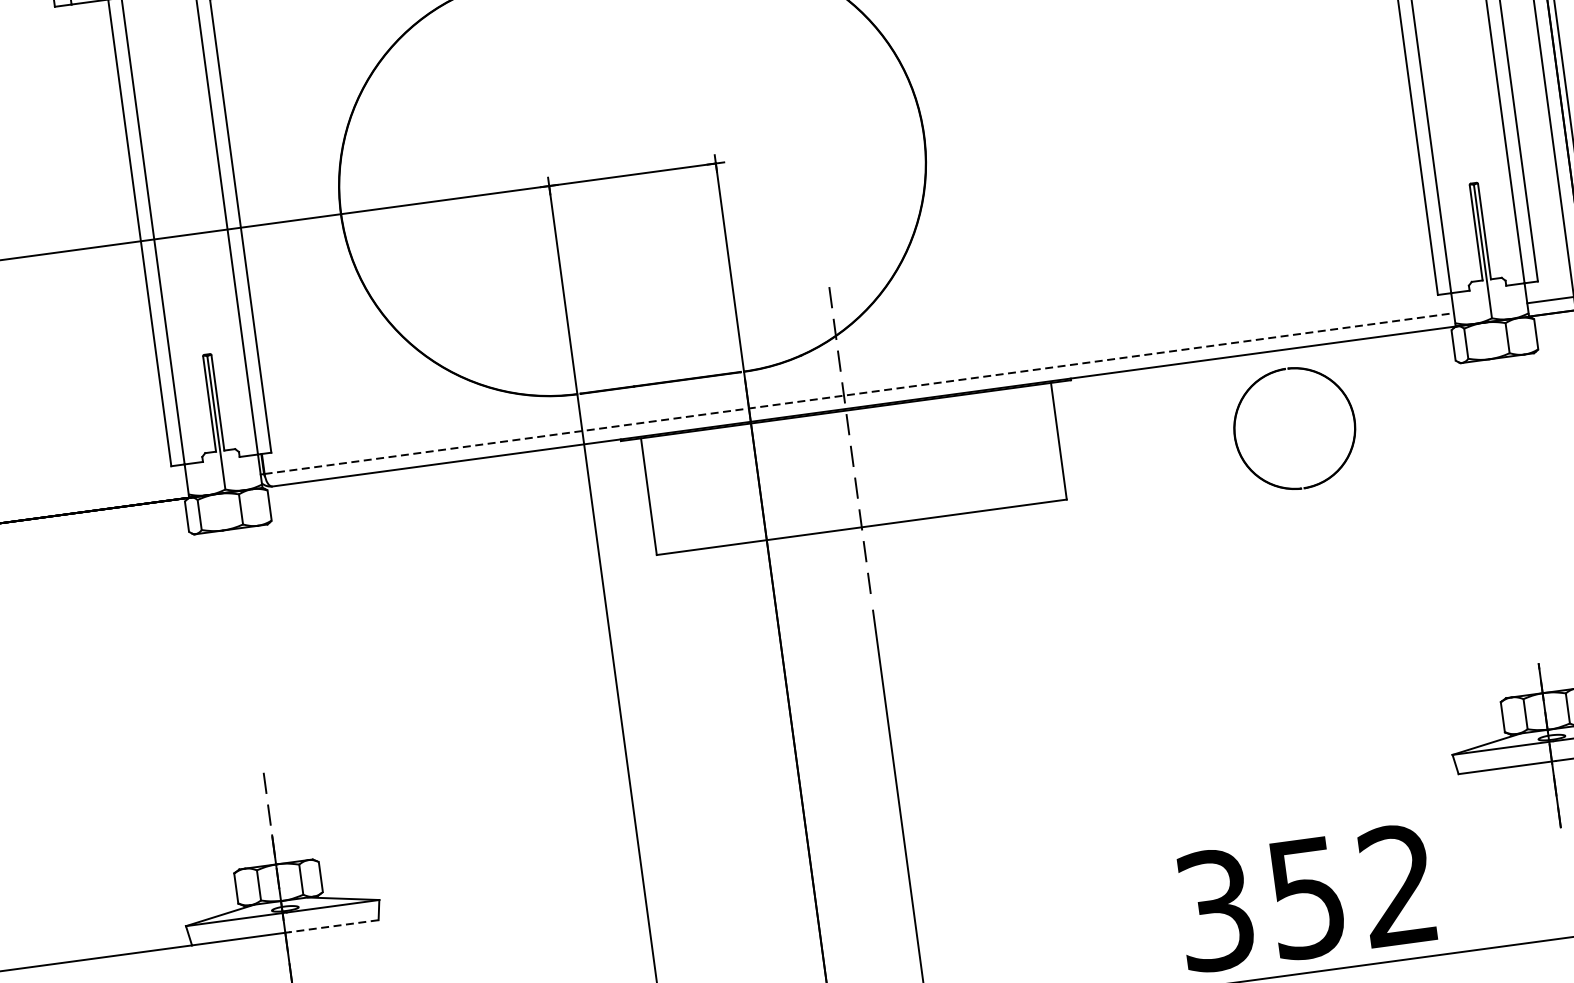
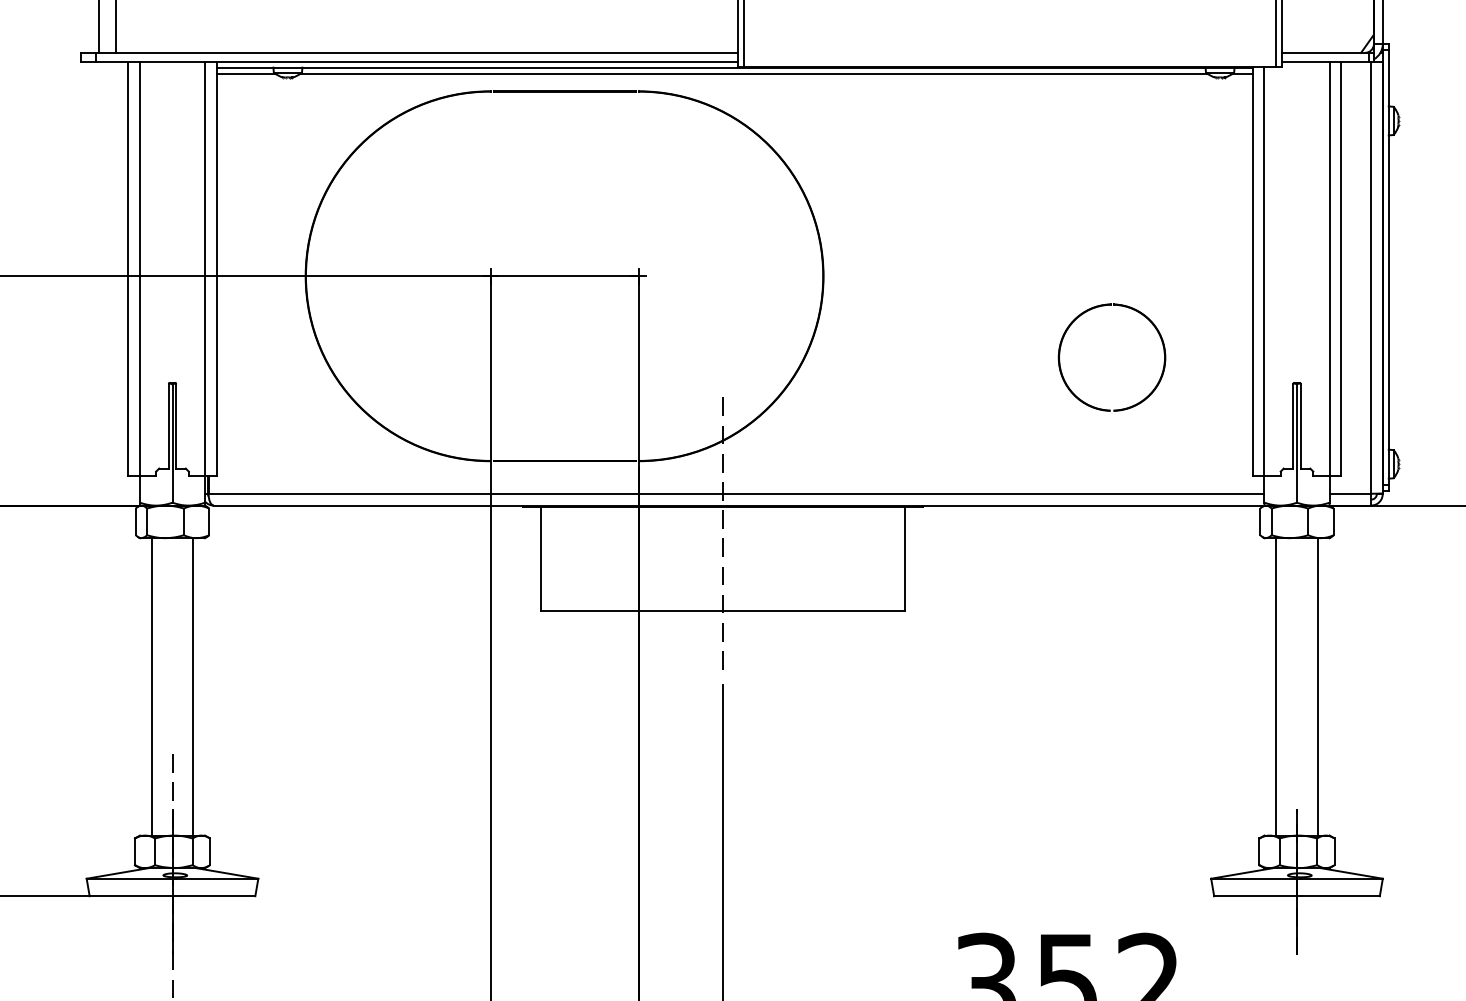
line: (859, 393) -> (736, 493), dashed -> solid
part: (1238, 413) -> (1064, 337), moved
line: (1543, 522) -> (1317, 686), added
line: (1496, 528) -> (1276, 686), added
line: (277, 693) -> (193, 686), added
line: (229, 699) -> (151, 686), added
line: (333, 926) -> (215, 896), dashed -> solid

